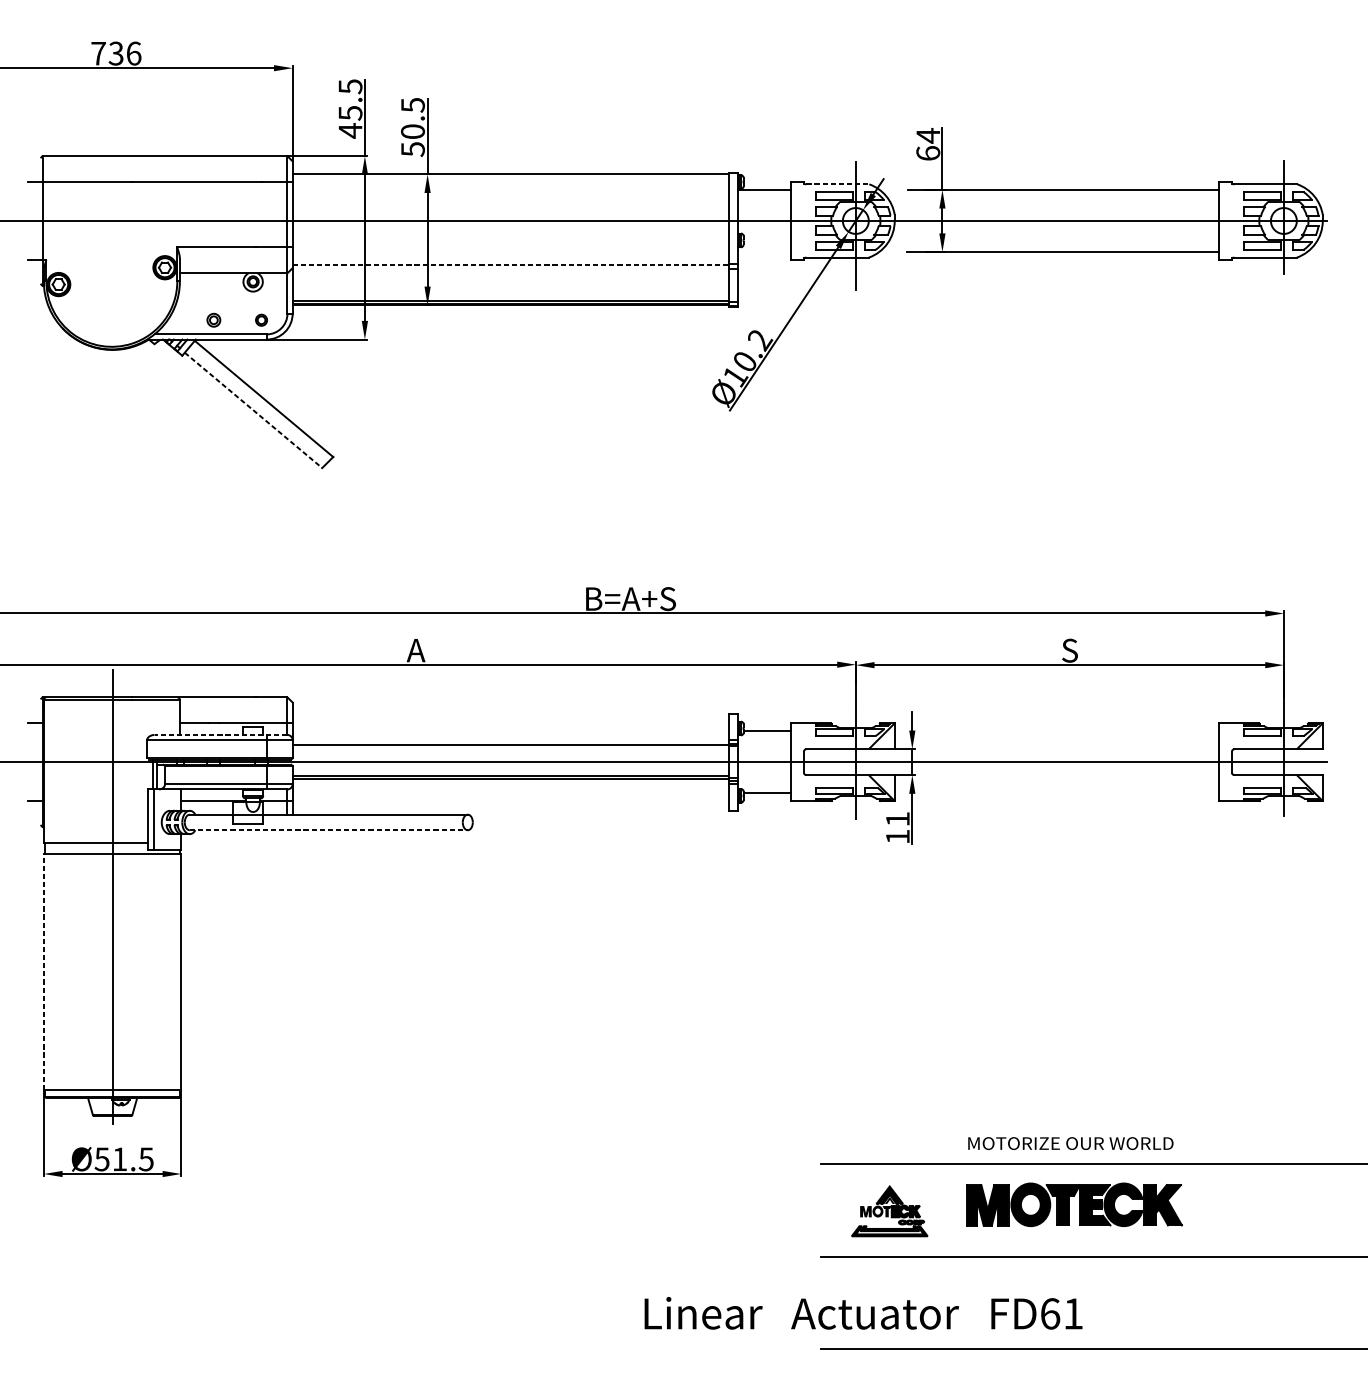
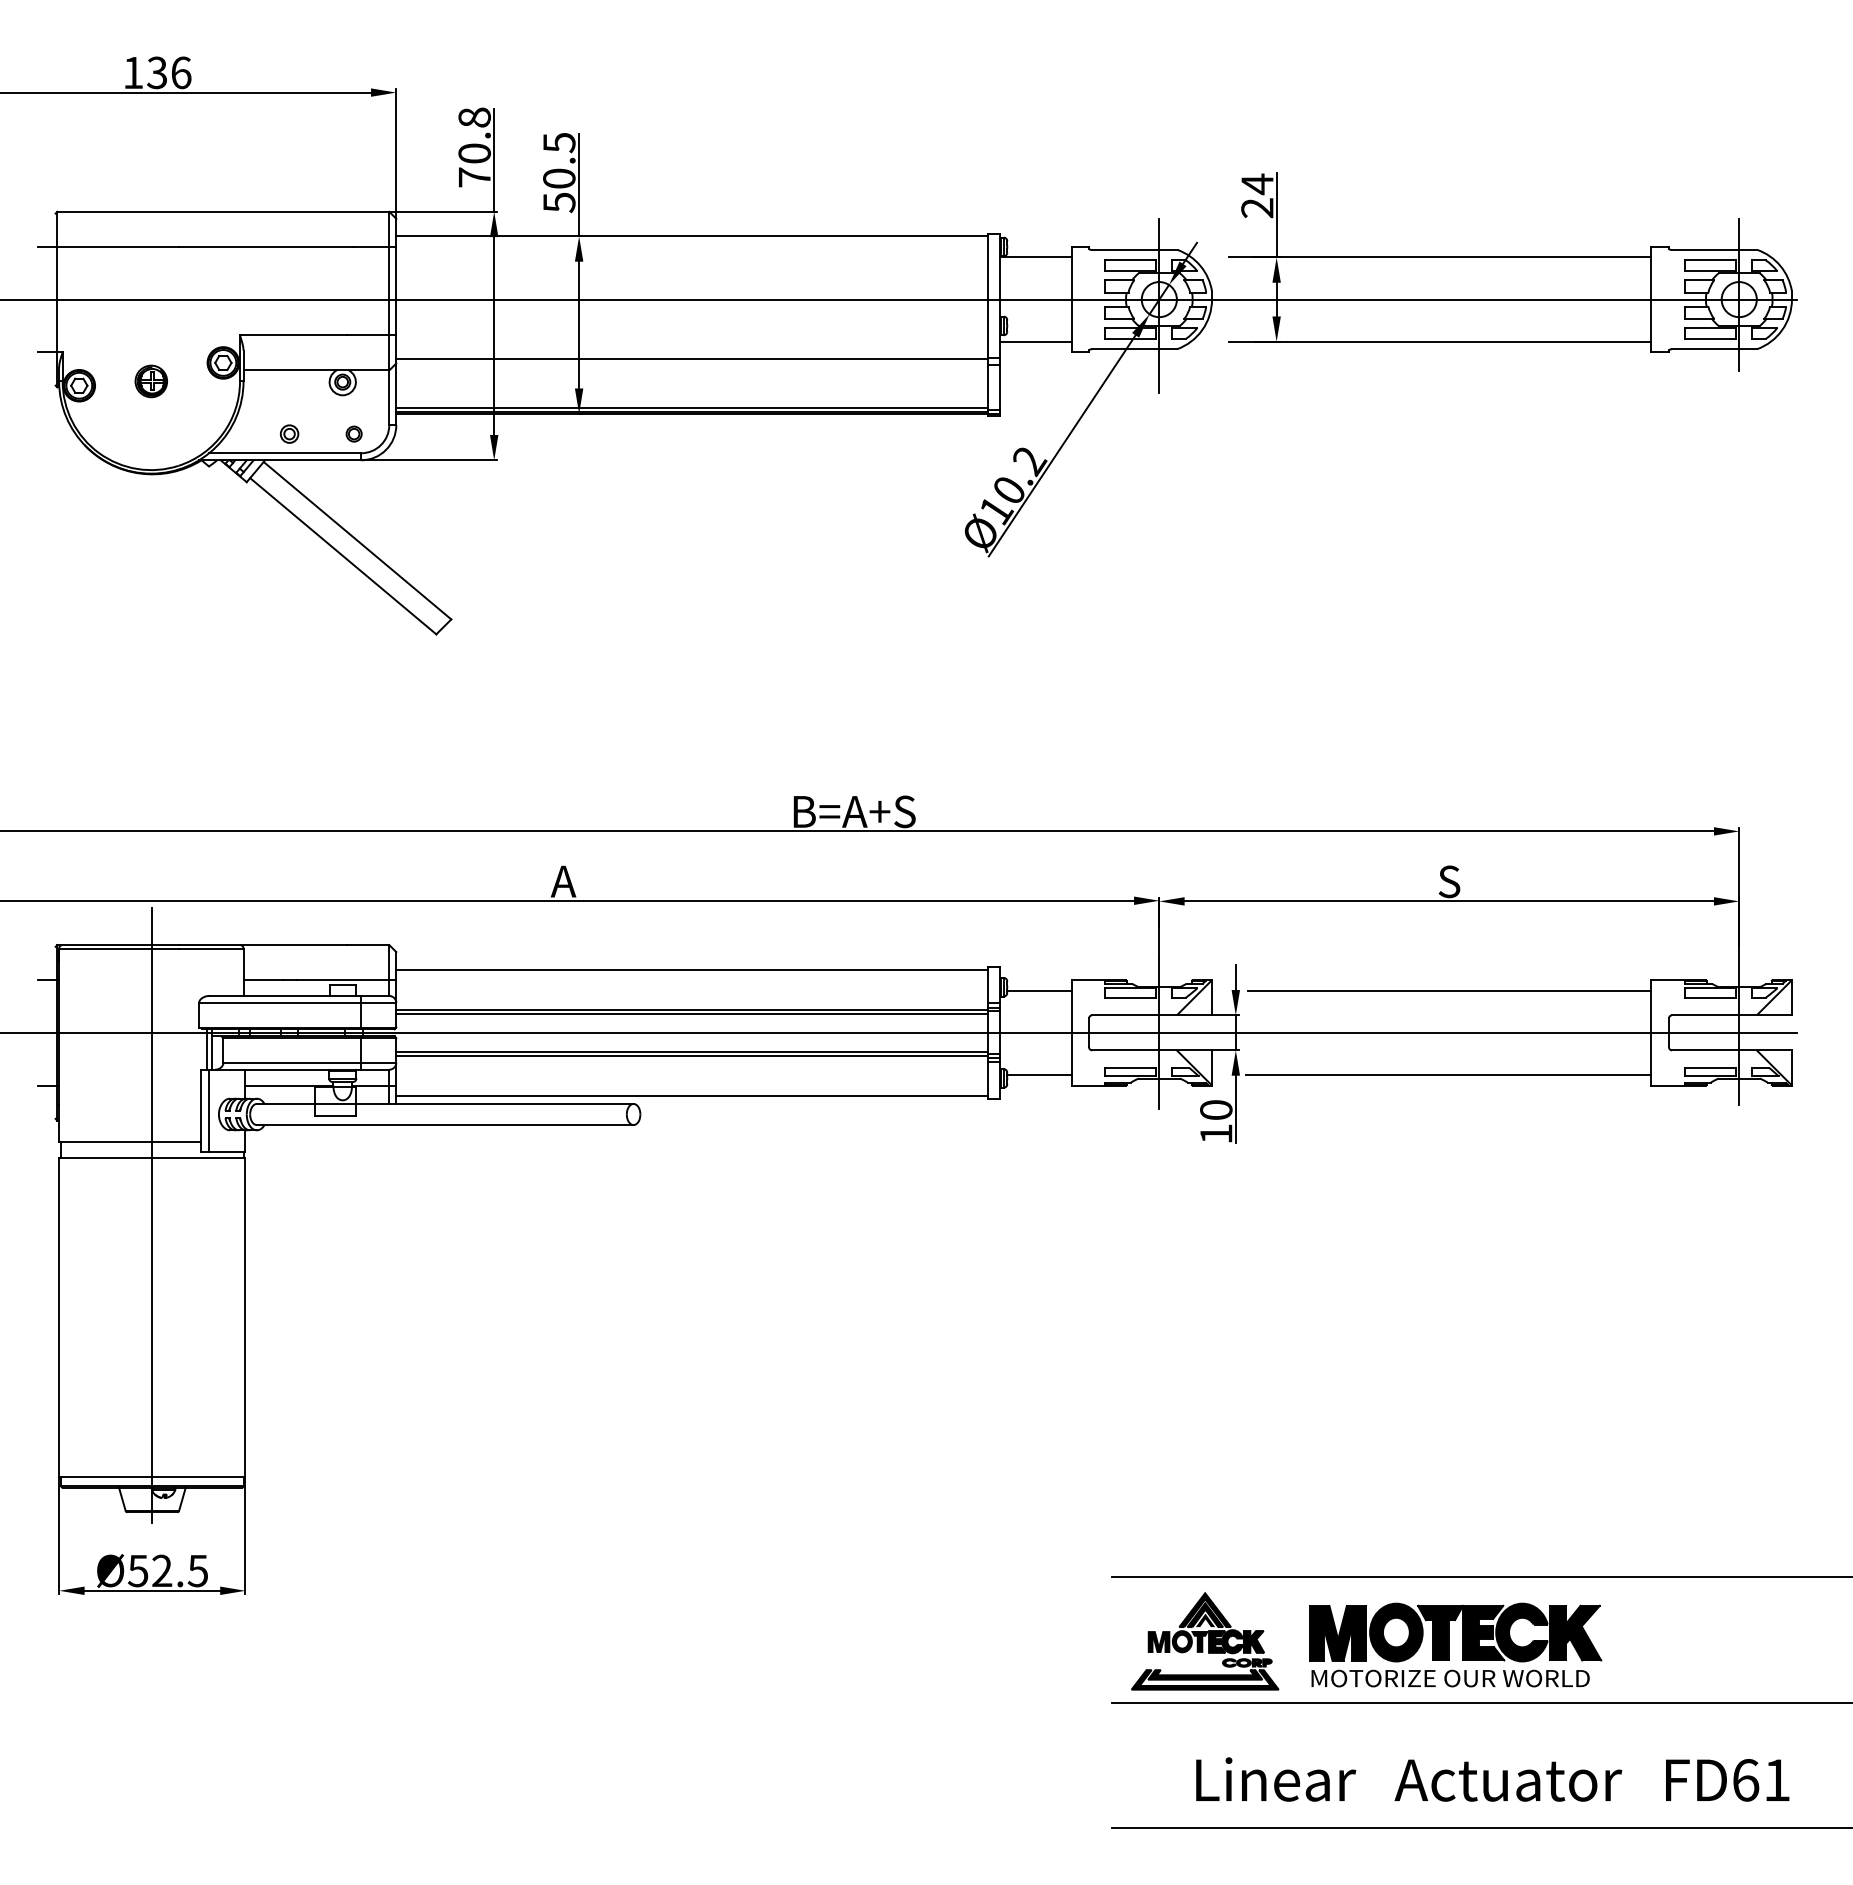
text: (98, 53) -> (133, 72), 736 -> 136
text: (350, 108) -> (474, 147), 45.5 -> 70.8
text: (928, 153) -> (1257, 208), 64 -> 24
line: (837, 183) -> (1134, 249), dashed -> solid
line: (764, 251) -> (1035, 341), added
line: (511, 264) -> (692, 358), dashed -> solid
part: (111, 281) -> (150, 381), added
line: (253, 410) -> (343, 556), dashed -> solid
line: (510, 715) -> (691, 969), added
line: (1070, 730) -> (1449, 990), added
line: (220, 734) -> (298, 995), dashed -> solid
line: (510, 747) -> (691, 1013), added
line: (1069, 793) -> (1448, 1075), added
line: (510, 809) -> (691, 1096), added
text: (898, 818) -> (1216, 1109), 11 -> 10
line: (328, 830) -> (445, 1125), dashed -> solid
line: (44, 972) -> (59, 1317), dashed -> solid
text: (1070, 1143) -> (1450, 1678), moved
text: (120, 1159) -> (162, 1570), Ø51.5 -> Ø52.5
part: (889, 1211) -> (1205, 1641), size x1.43
text: (863, 1313) -> (1492, 1779), moved

